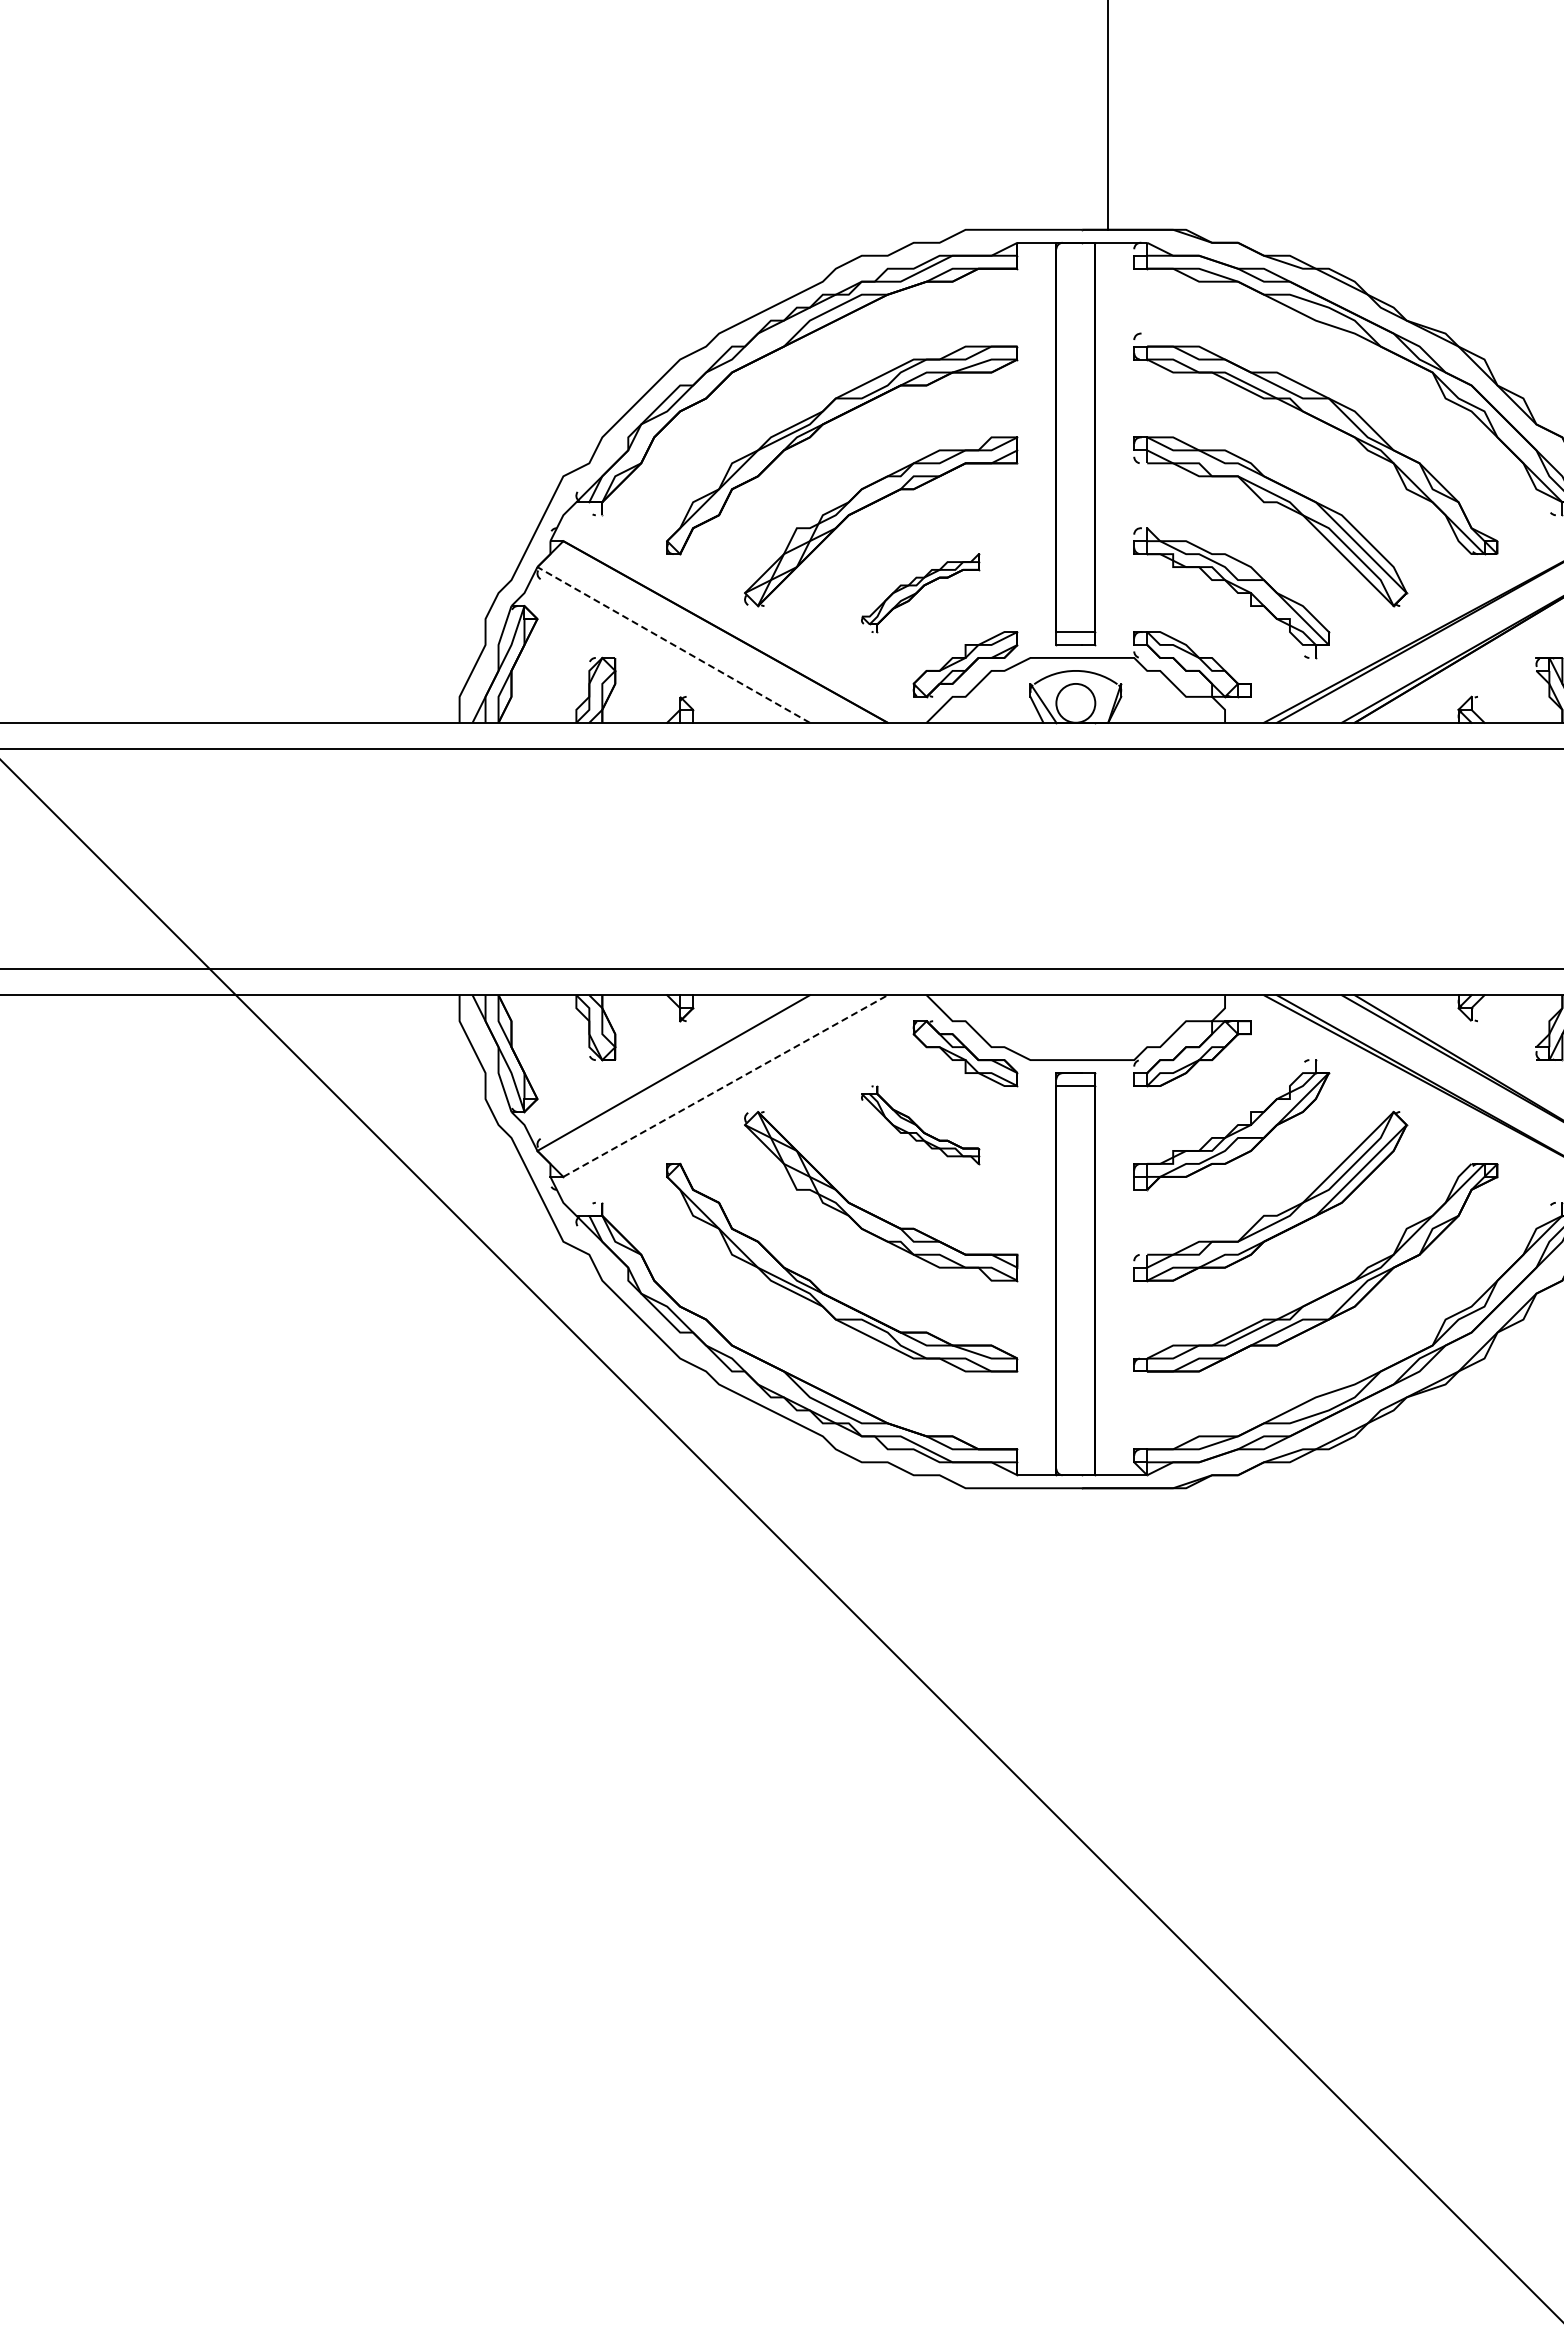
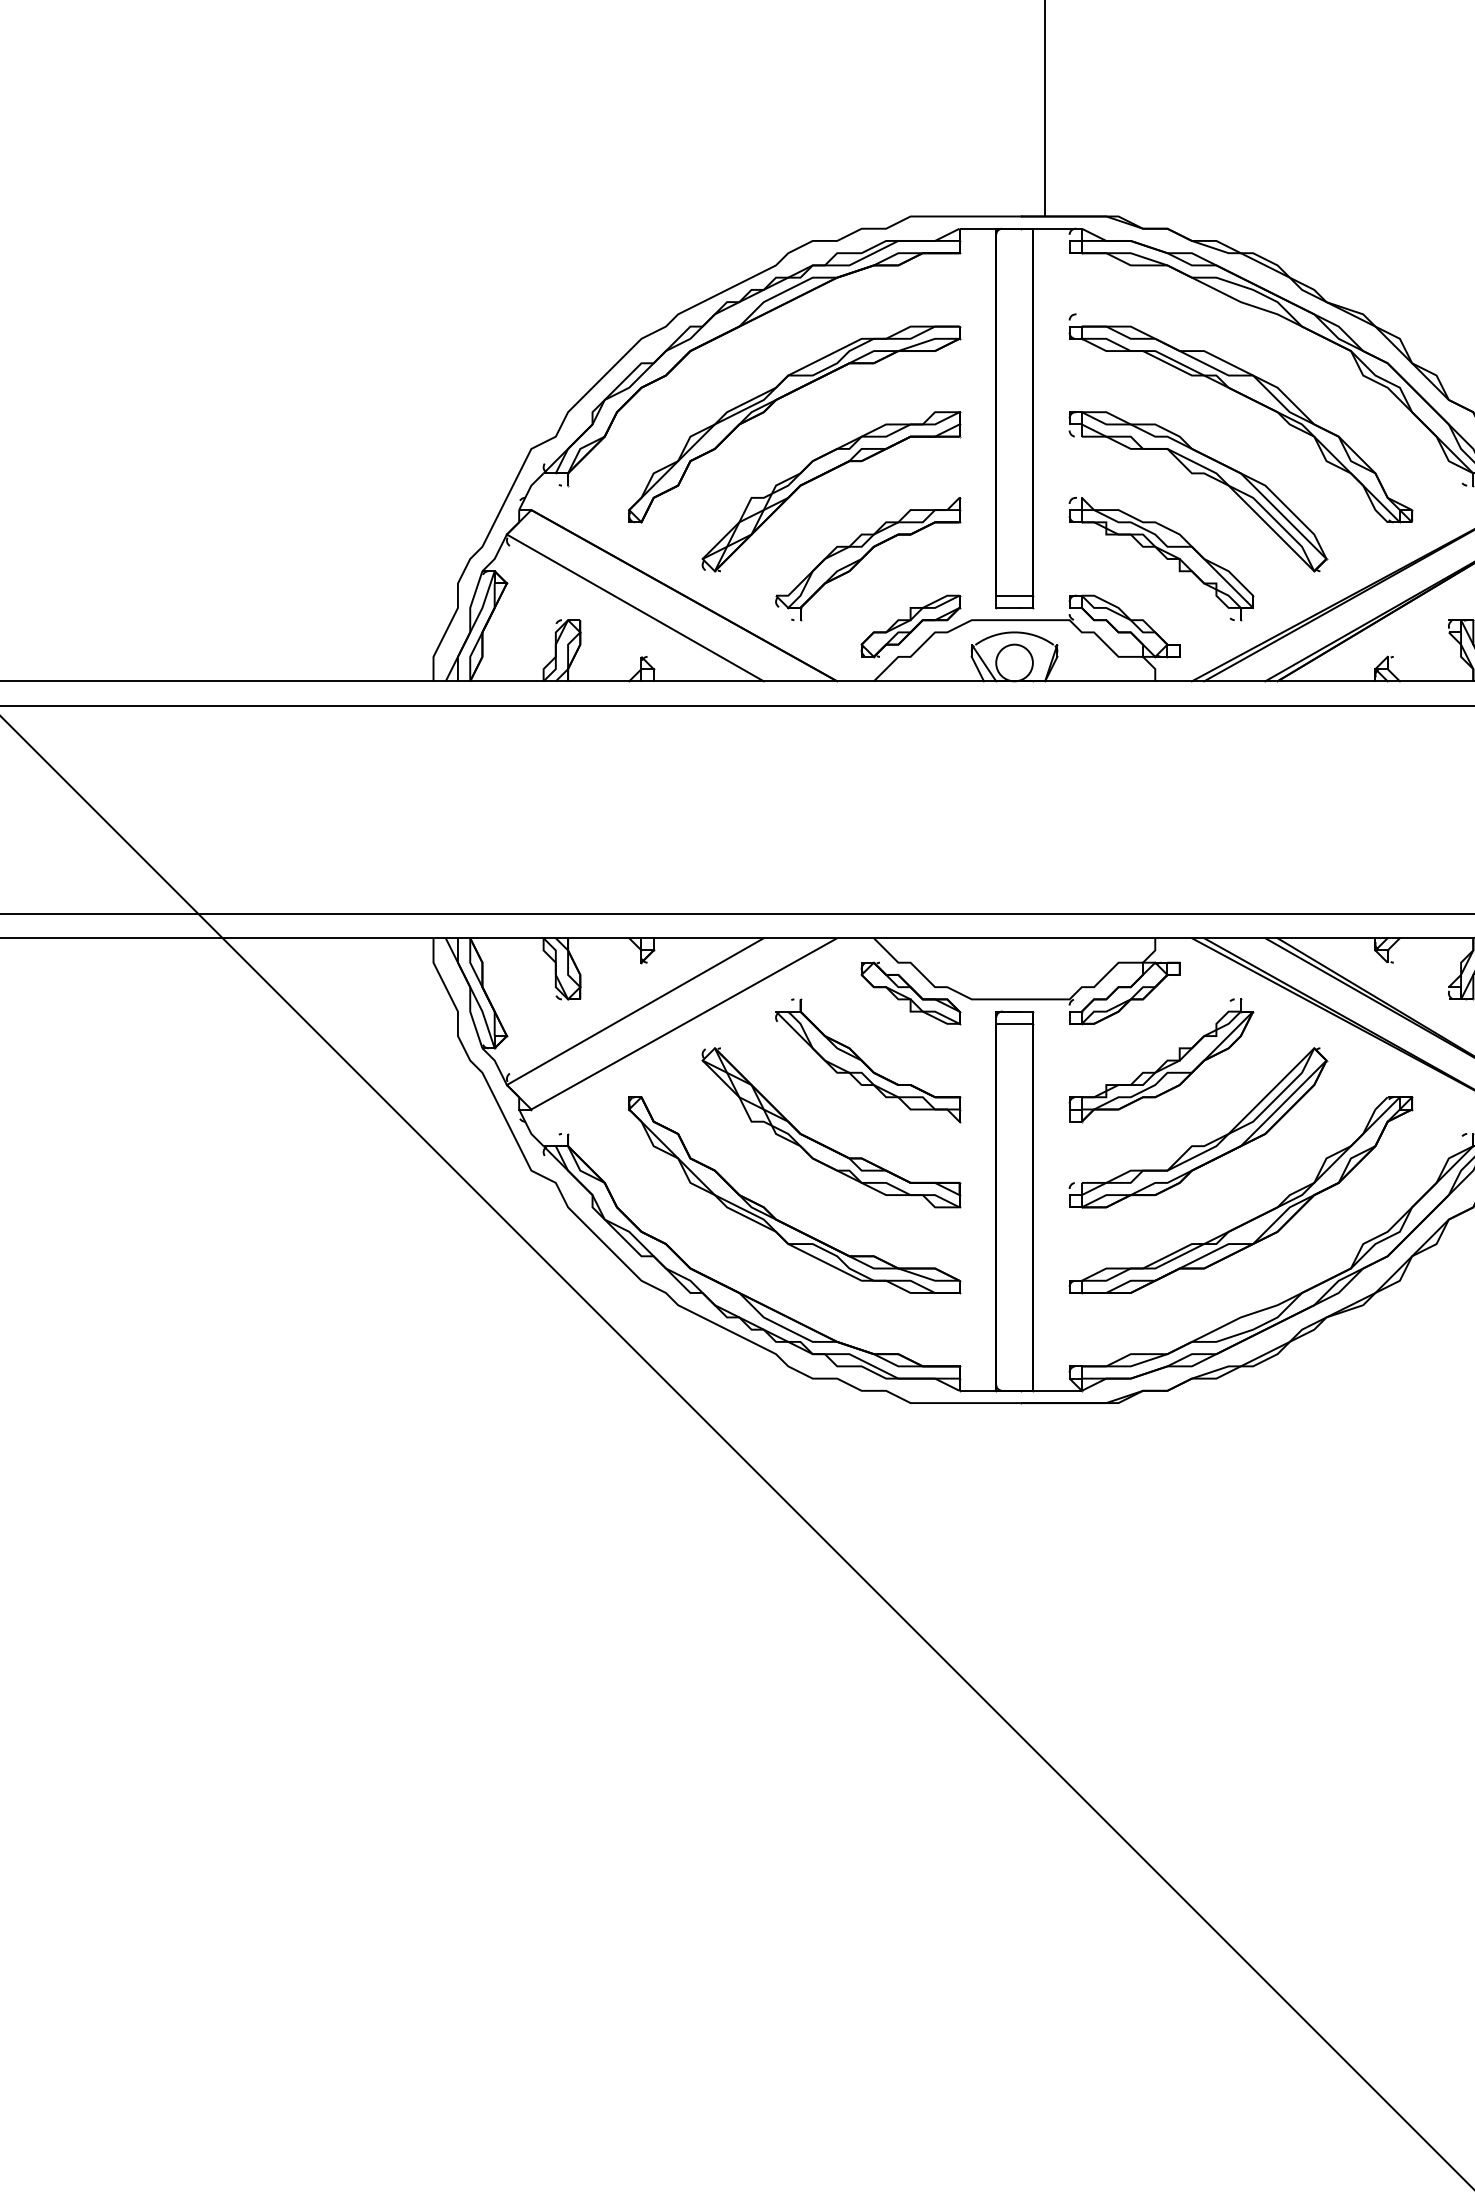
part: (920, 593) -> (868, 559), size x1.67
line: (673, 644) -> (635, 607), dashed -> solid
line: (725, 1086) -> (684, 1024), dashed -> solid
part: (920, 1125) -> (868, 1061), size x1.67

